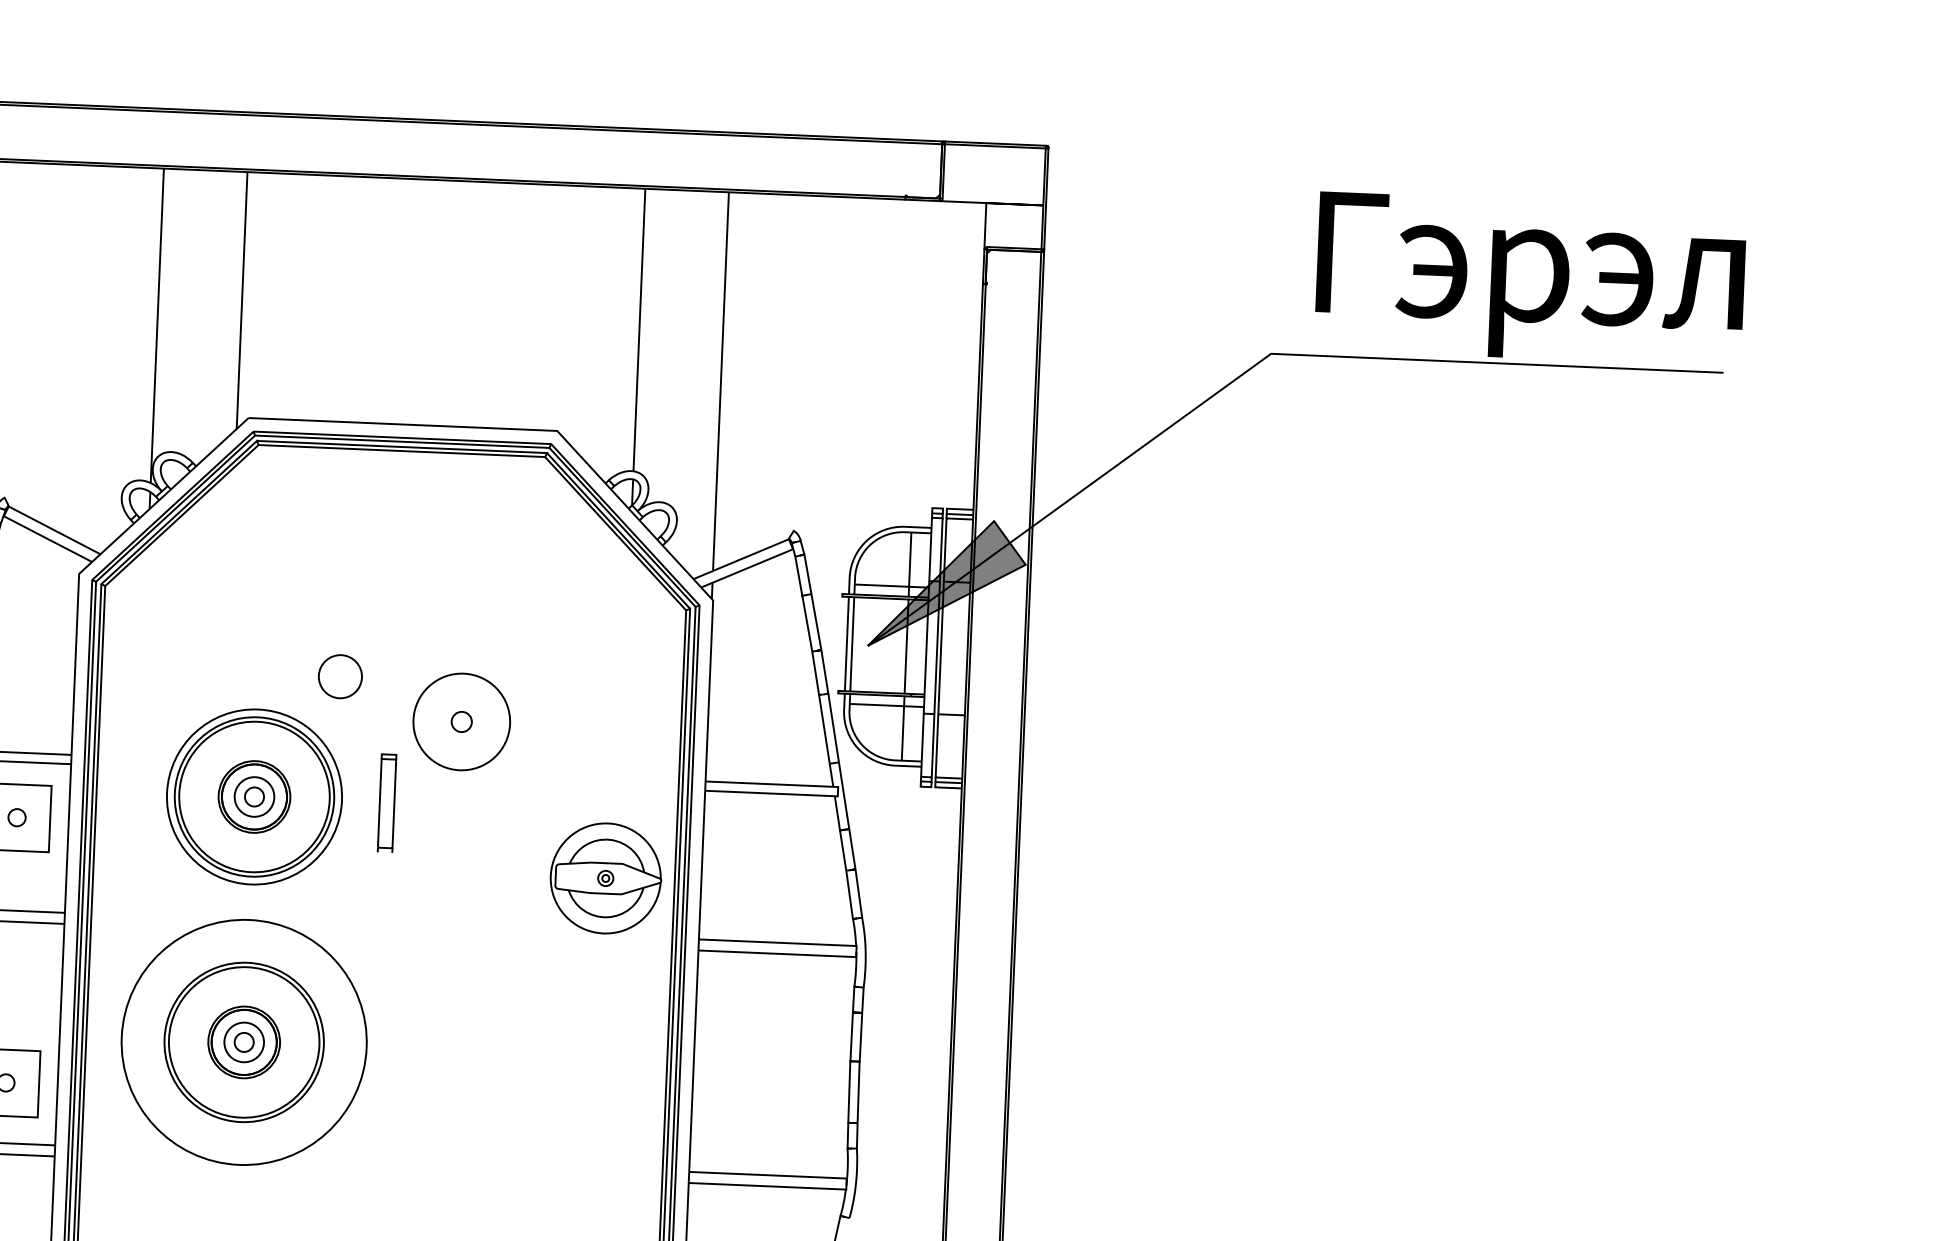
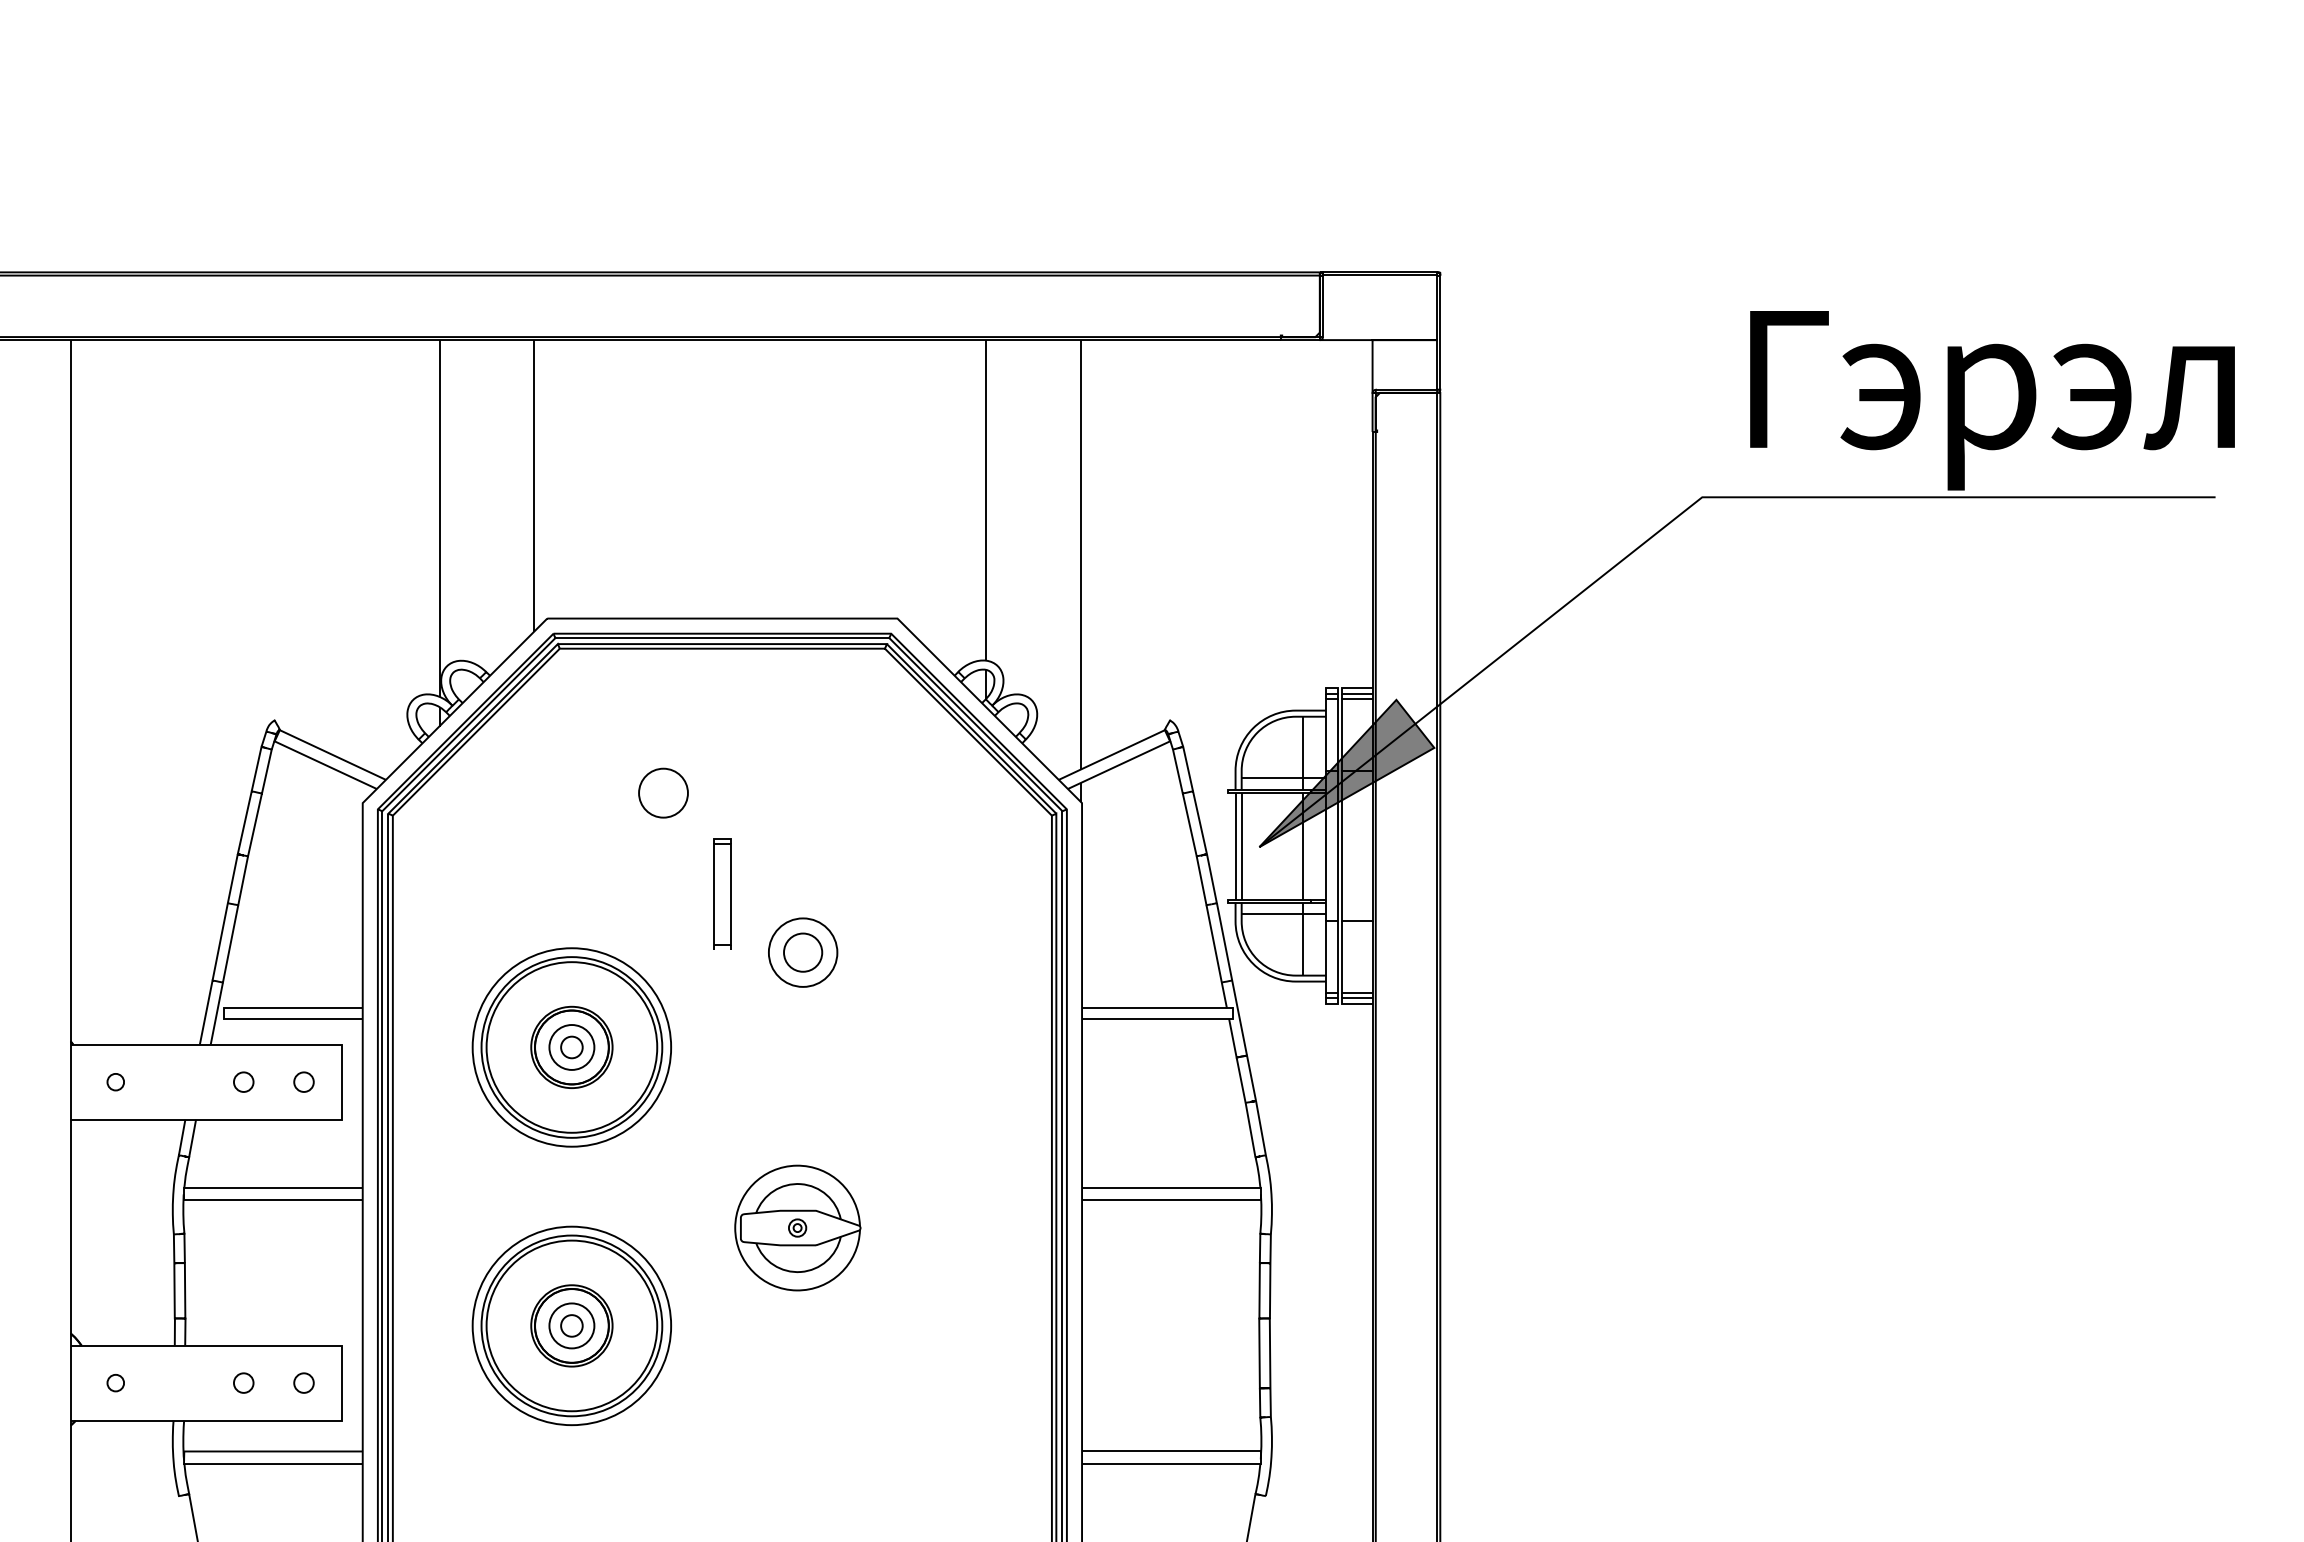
circle: (340, 676) -> (663, 792), moved
circle: (461, 721) -> (802, 952), size x0.62
circle: (462, 721) -> (803, 952), size x1.67
part: (387, 802) -> (722, 893), moved
part: (605, 877) -> (797, 1227), moved
circle: (243, 1042) -> (571, 1325), size x0.71

